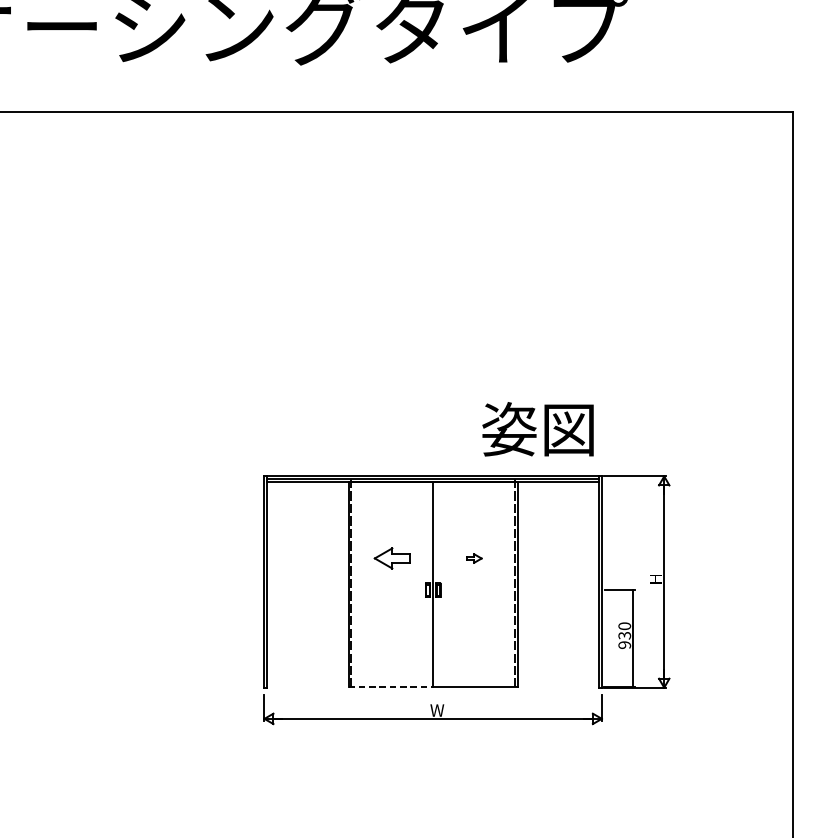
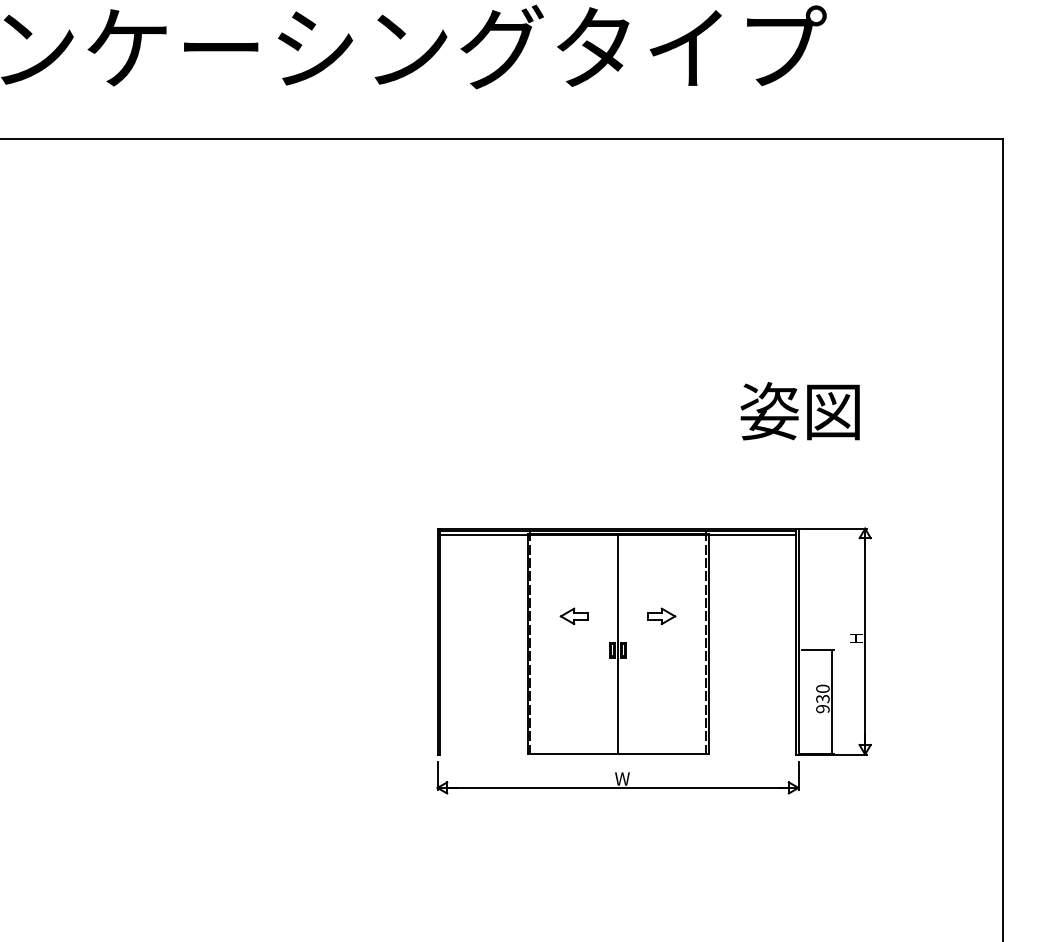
text: (537, 429) -> (799, 411), moved
part: (391, 558) -> (573, 616), size x0.71
part: (473, 558) -> (661, 616), size x1.67
line: (391, 686) -> (573, 753), dashed -> solid

